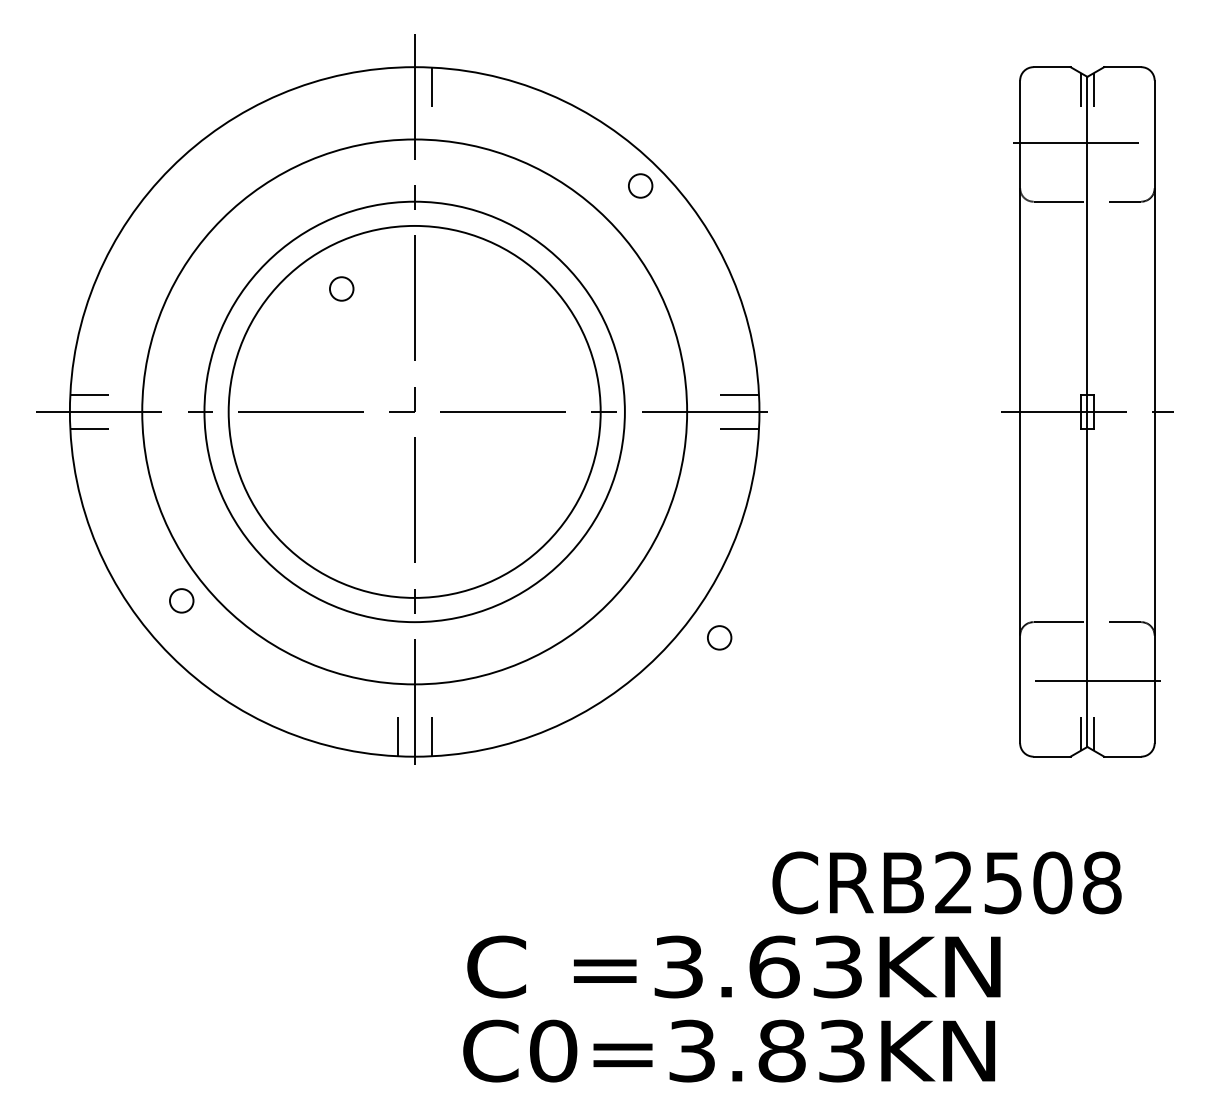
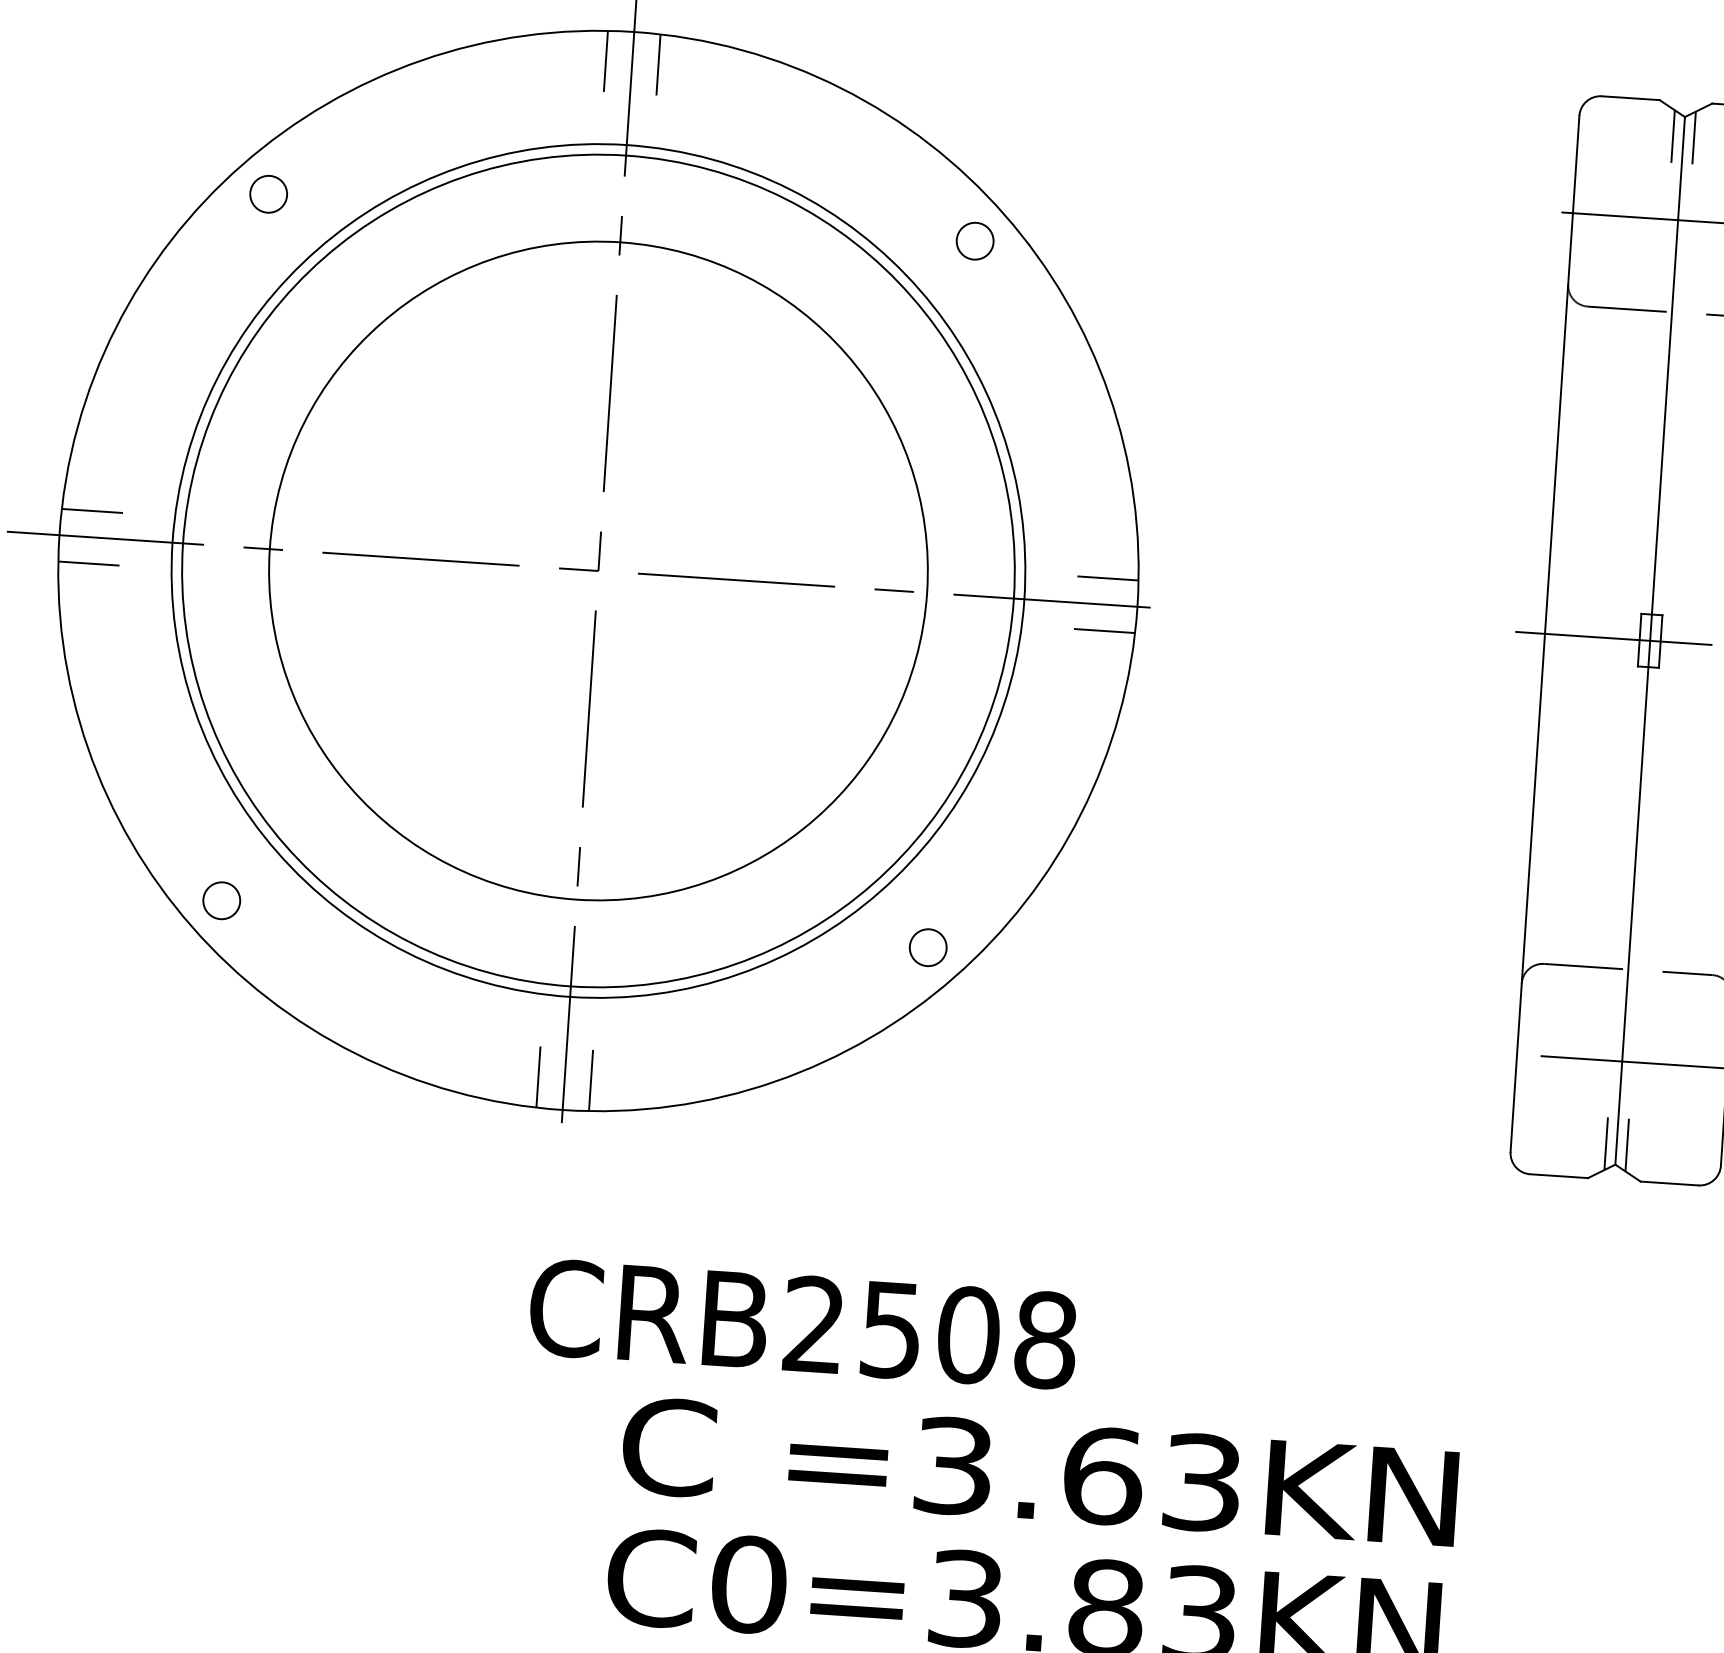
line: (397, 86) -> (605, 60), added
circle: (341, 288) -> (268, 193), moved
circle: (414, 411) -> (598, 570), size x1.43
circle: (181, 600) -> (221, 900), moved
circle: (719, 637) -> (928, 947), moved
text: (946, 882) -> (802, 1323), moved

